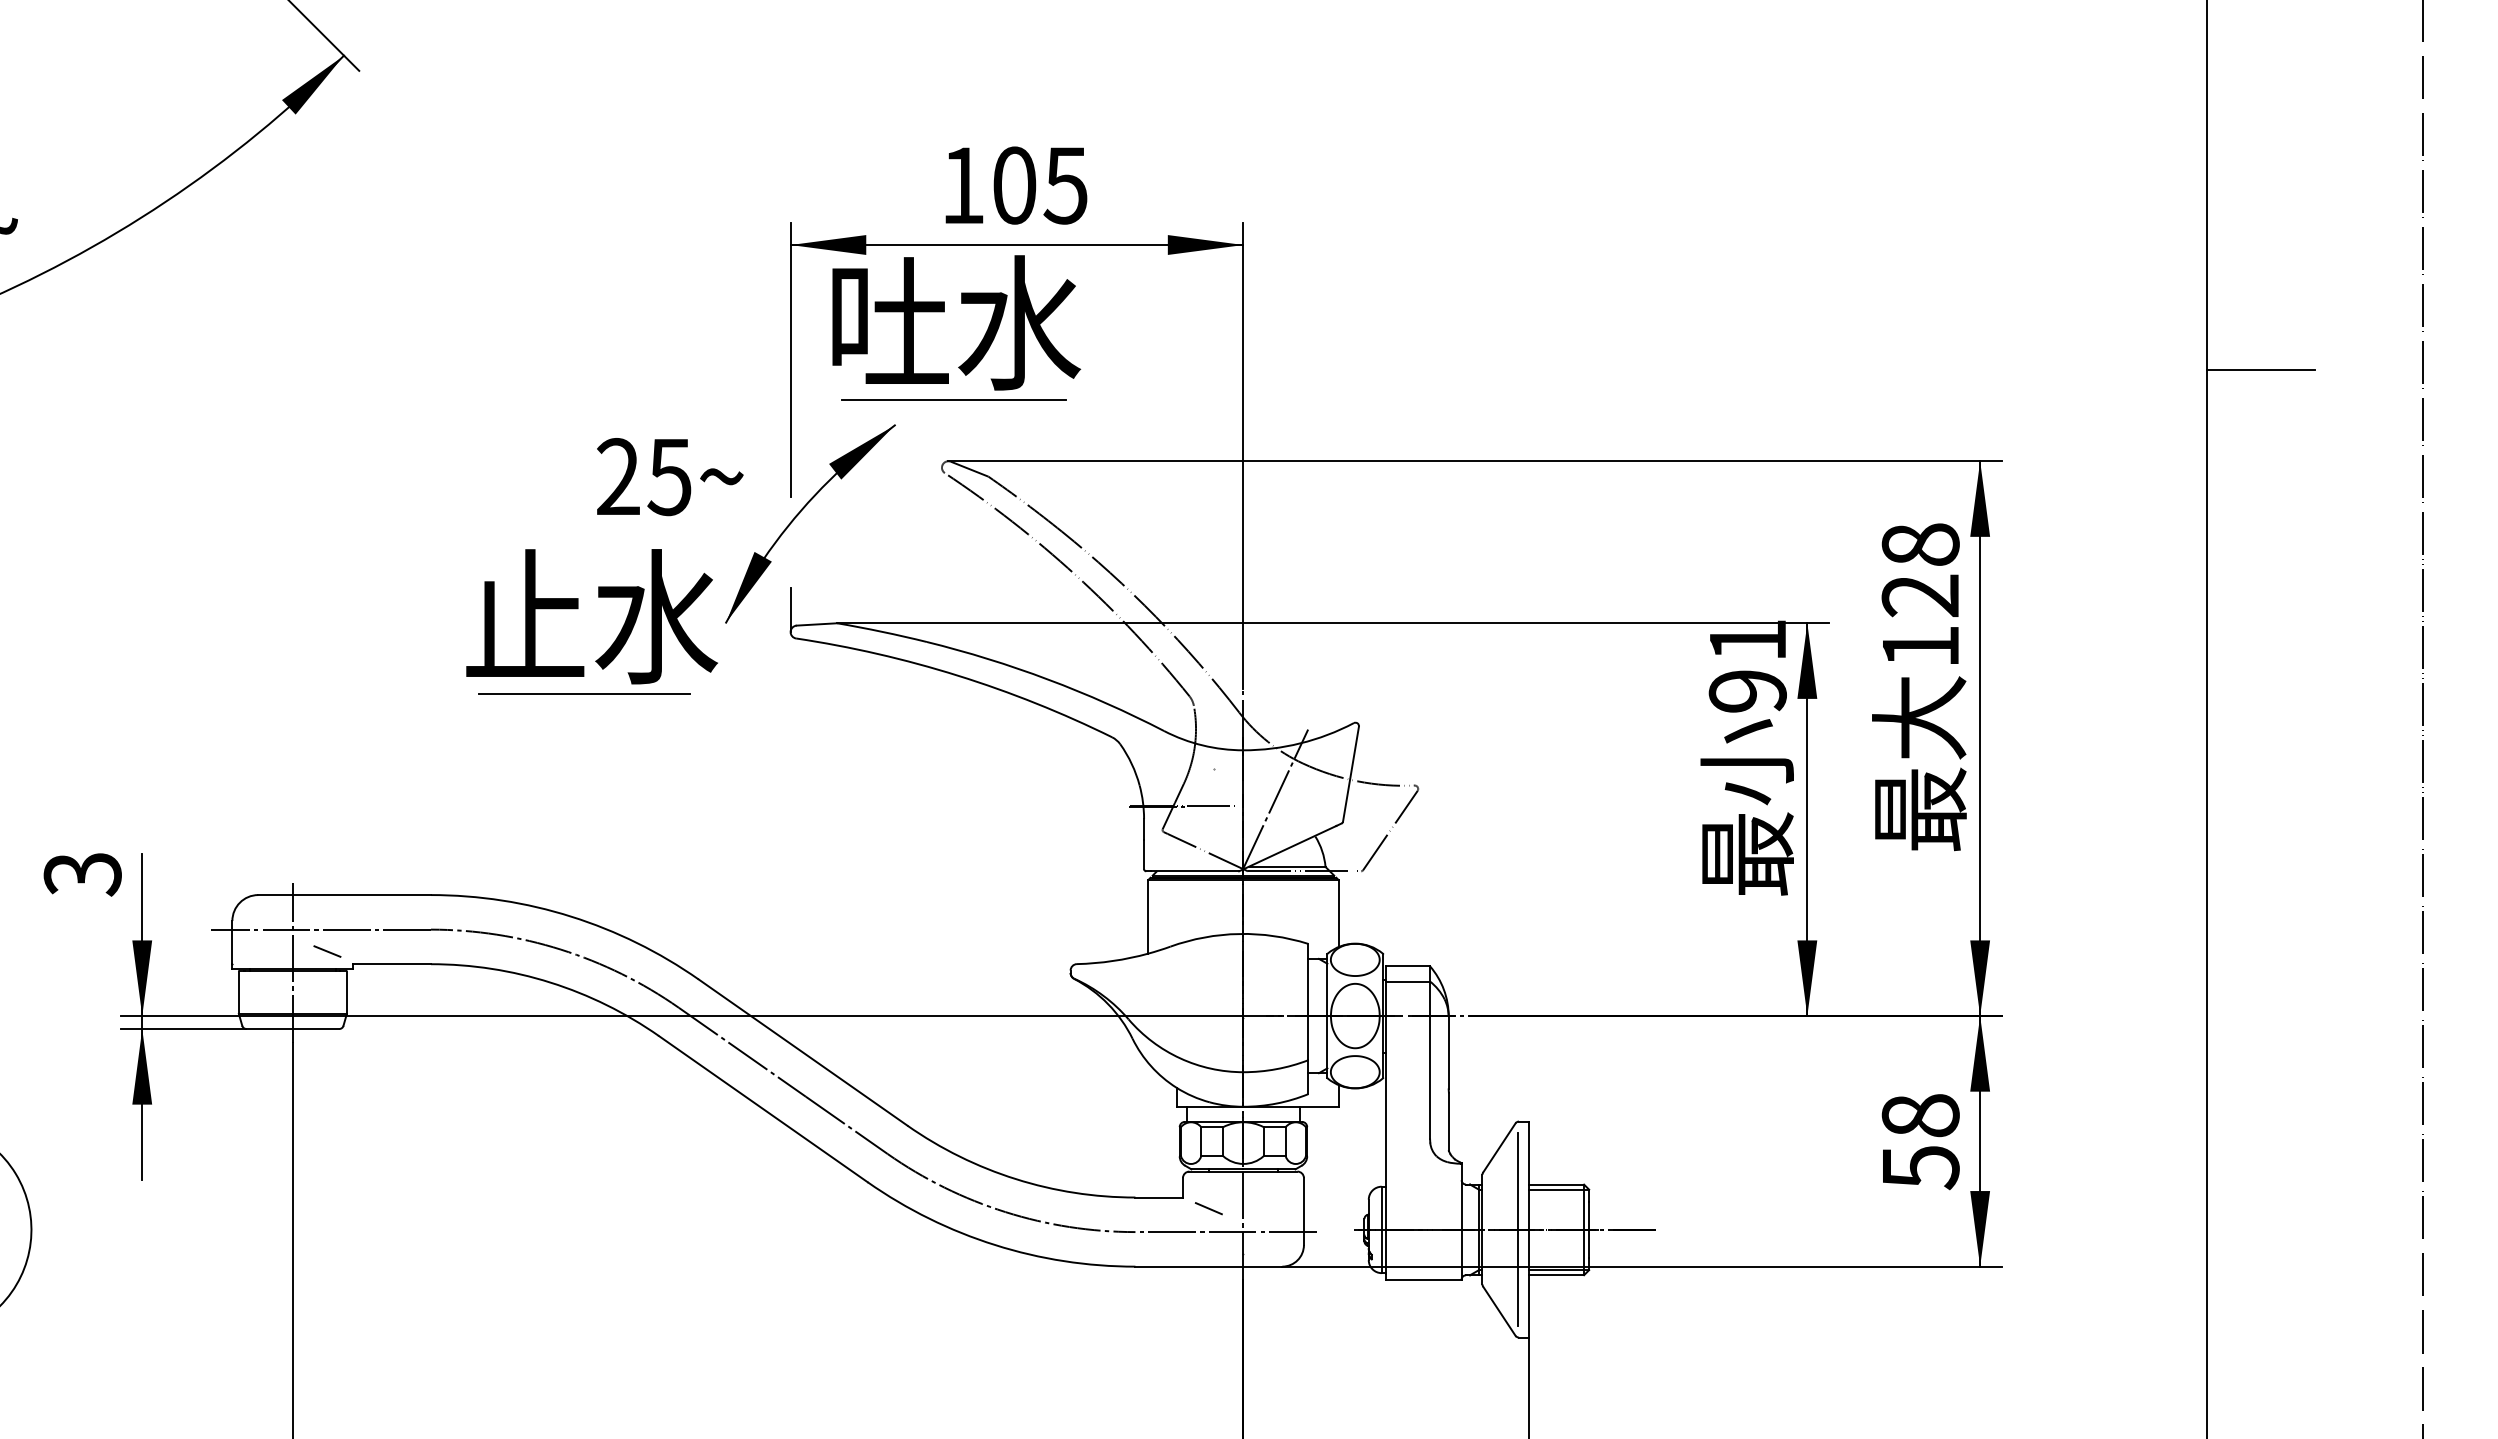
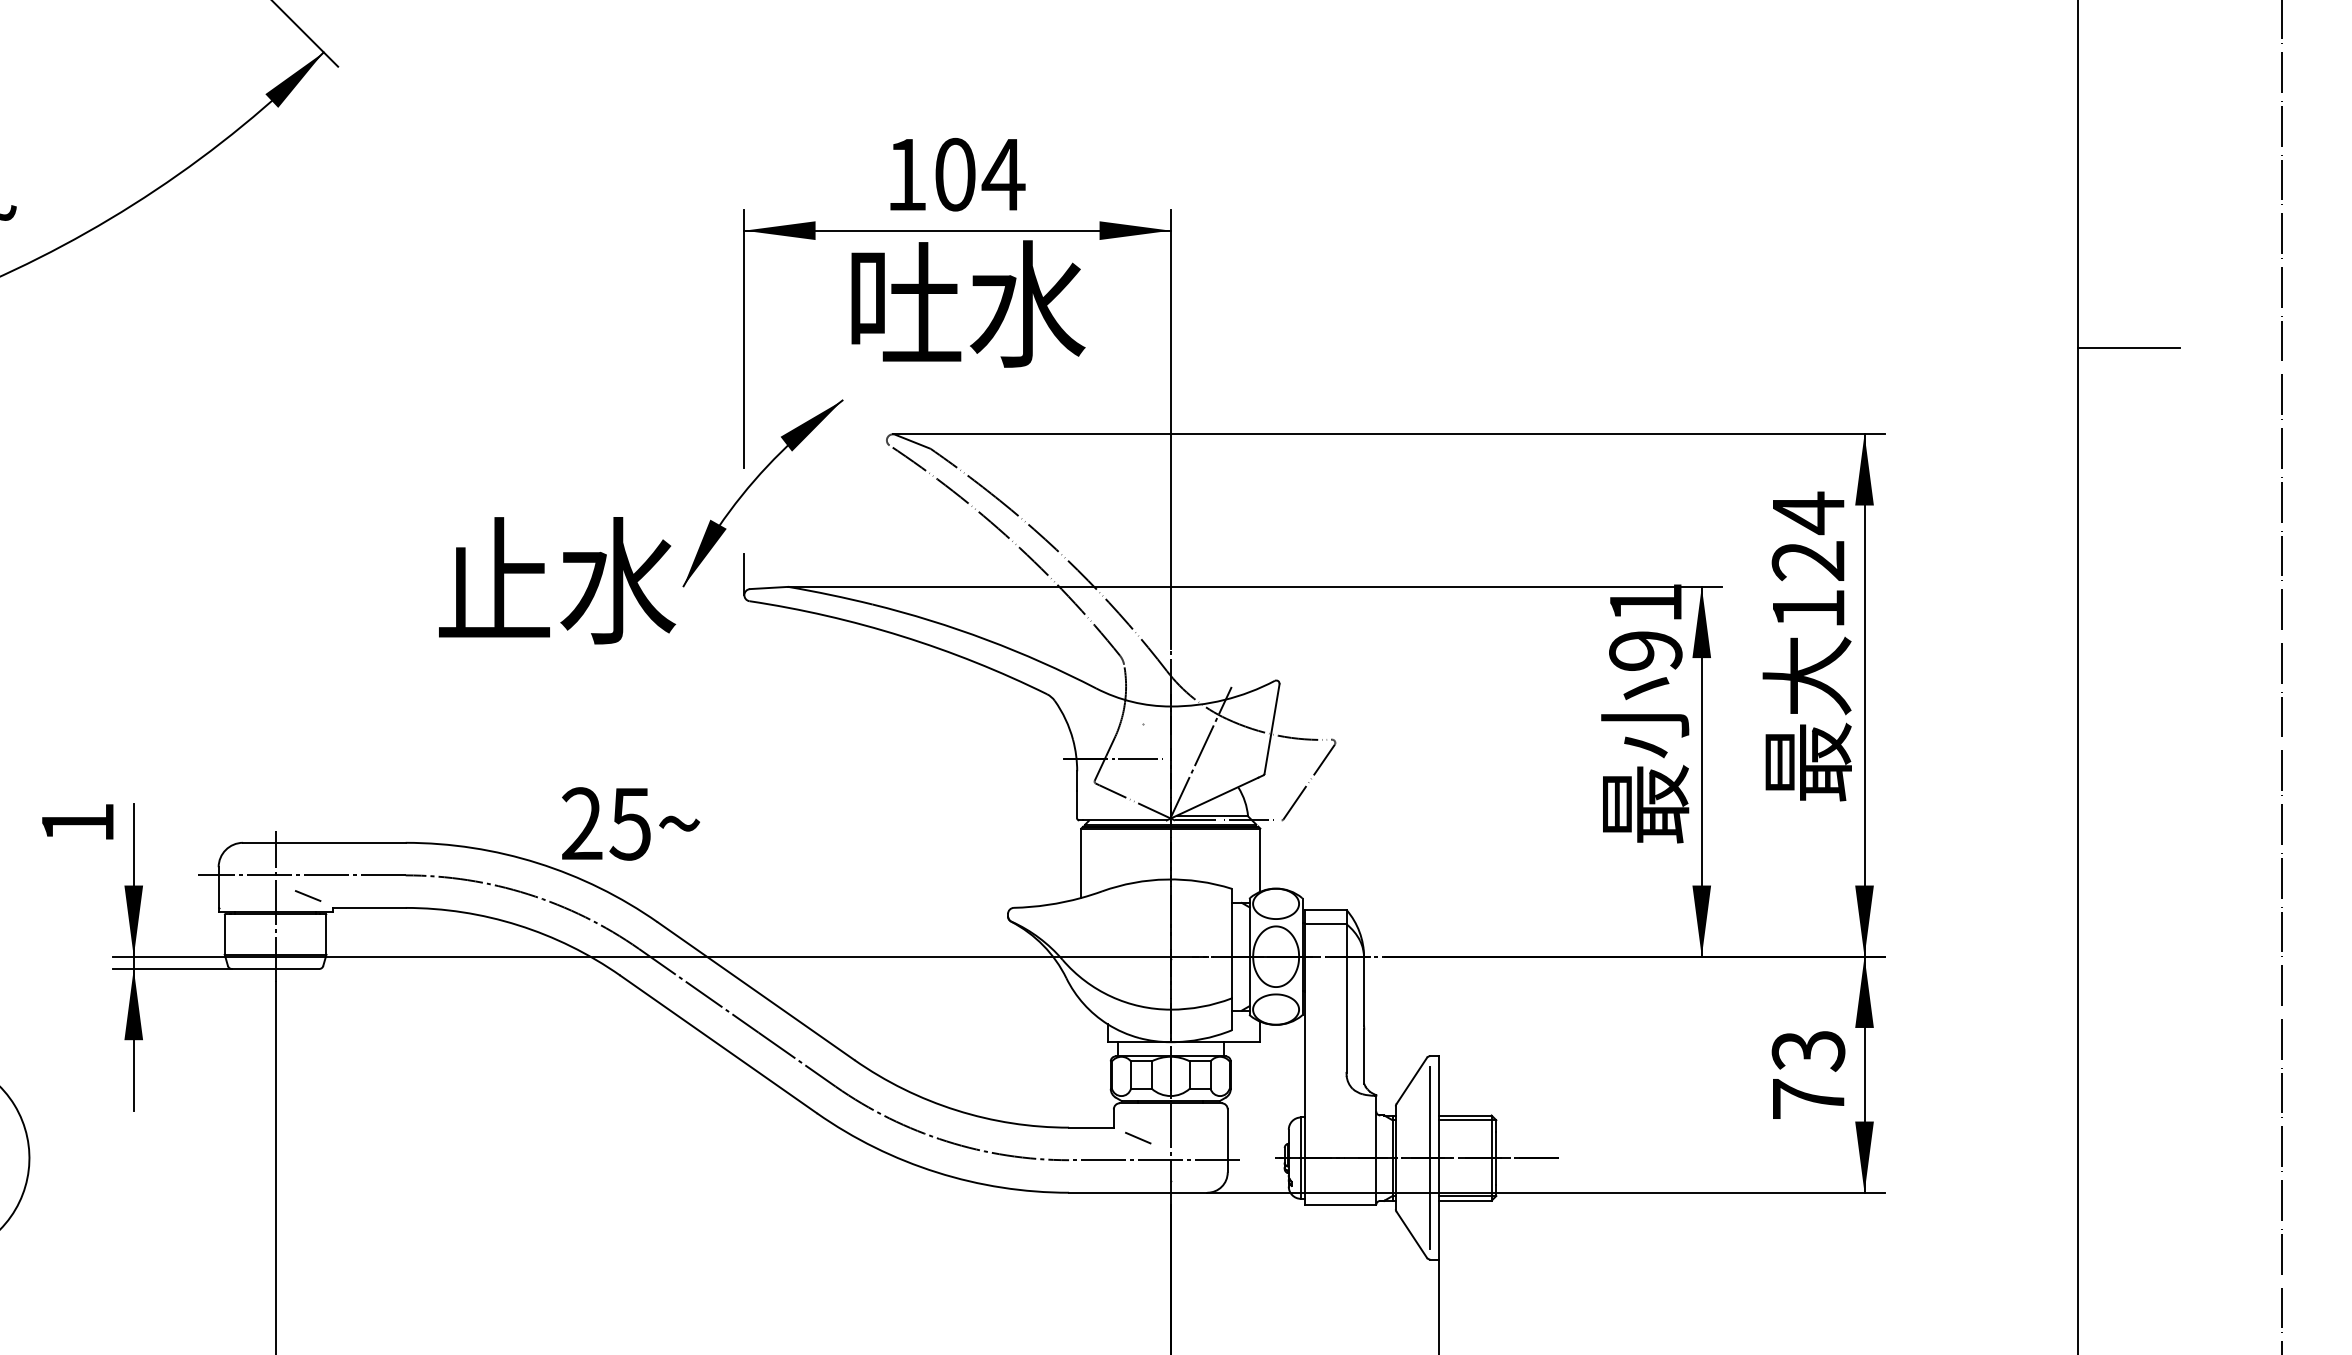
text: (1065, 185) -> (1003, 174), 105 -> 104
text: (956, 322) -> (968, 303), moved
line: (953, 400) -> (897, 377), removed
text: (670, 477) -> (631, 824), moved
text: (1920, 545) -> (1808, 513), 128 -> 124
line: (584, 694) -> (550, 653), removed
text: (82, 874) -> (77, 823), 3 -> 1
text: (1920, 1142) -> (1808, 1075), 58 -> 73

